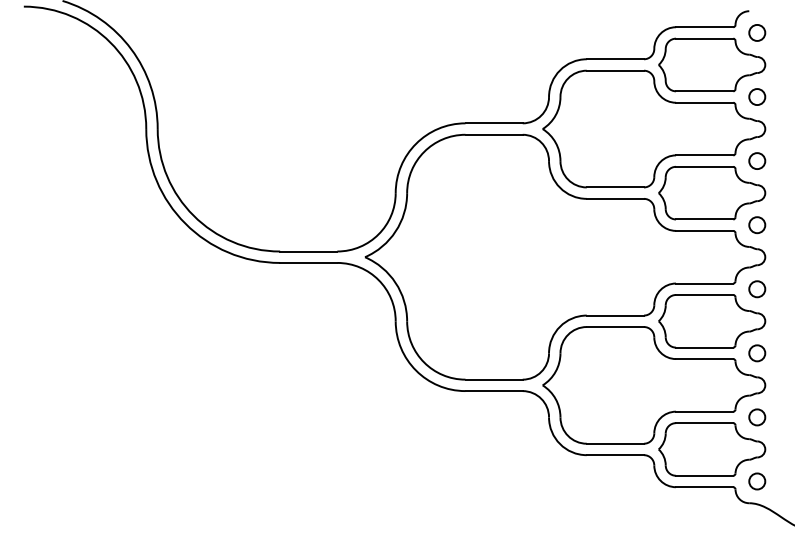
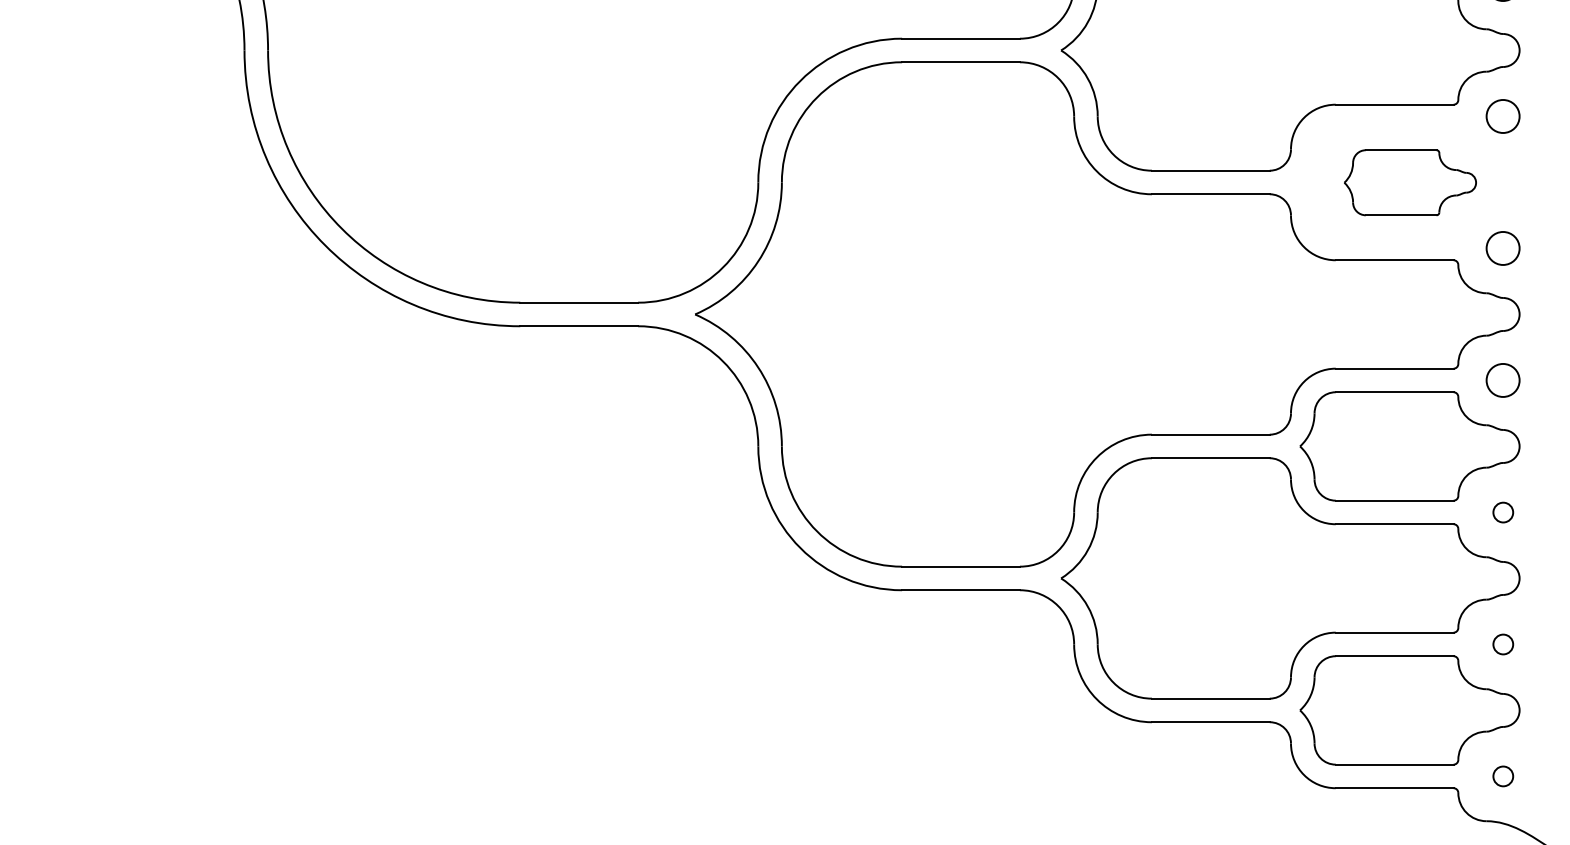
part: (712, 193) -> (1410, 183), size x0.6
circle: (757, 353) -> (1503, 512), size x0.6
circle: (757, 417) -> (1503, 644), size x0.6
circle: (757, 481) -> (1503, 776), size x0.6

